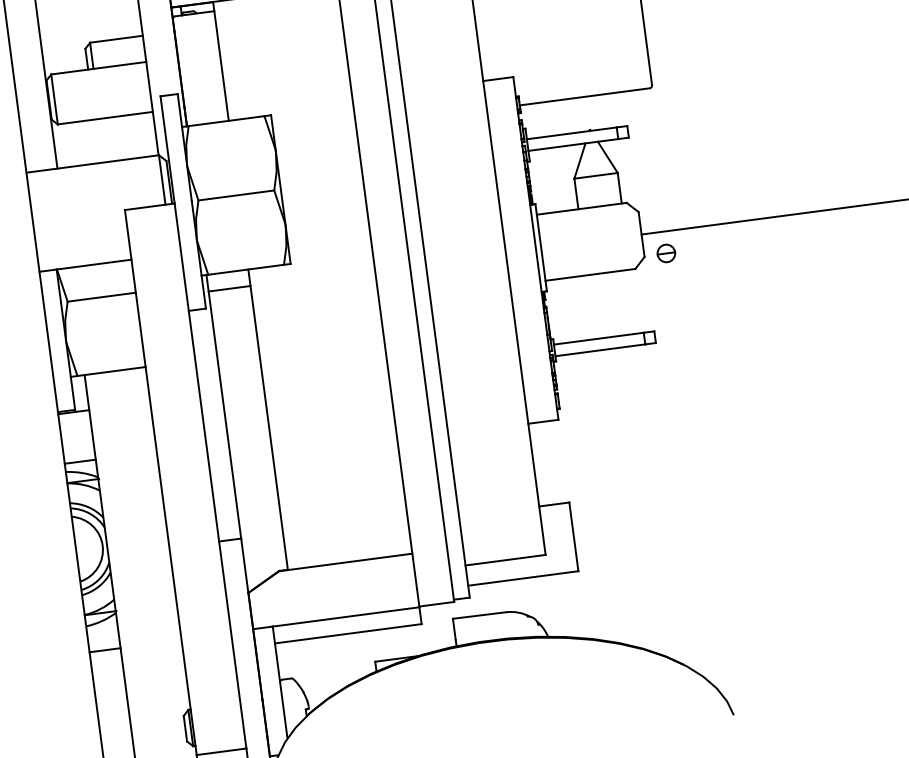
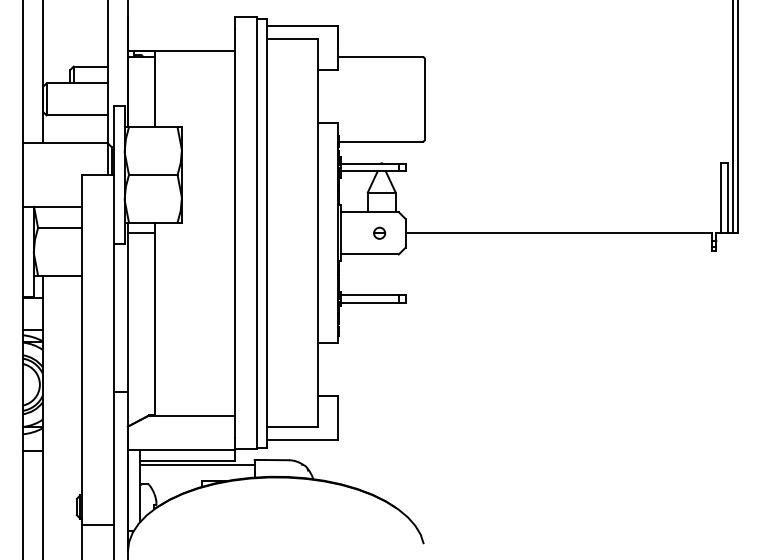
part: (666, 252) -> (379, 232), moved
line: (364, 637) -> (197, 464), added

